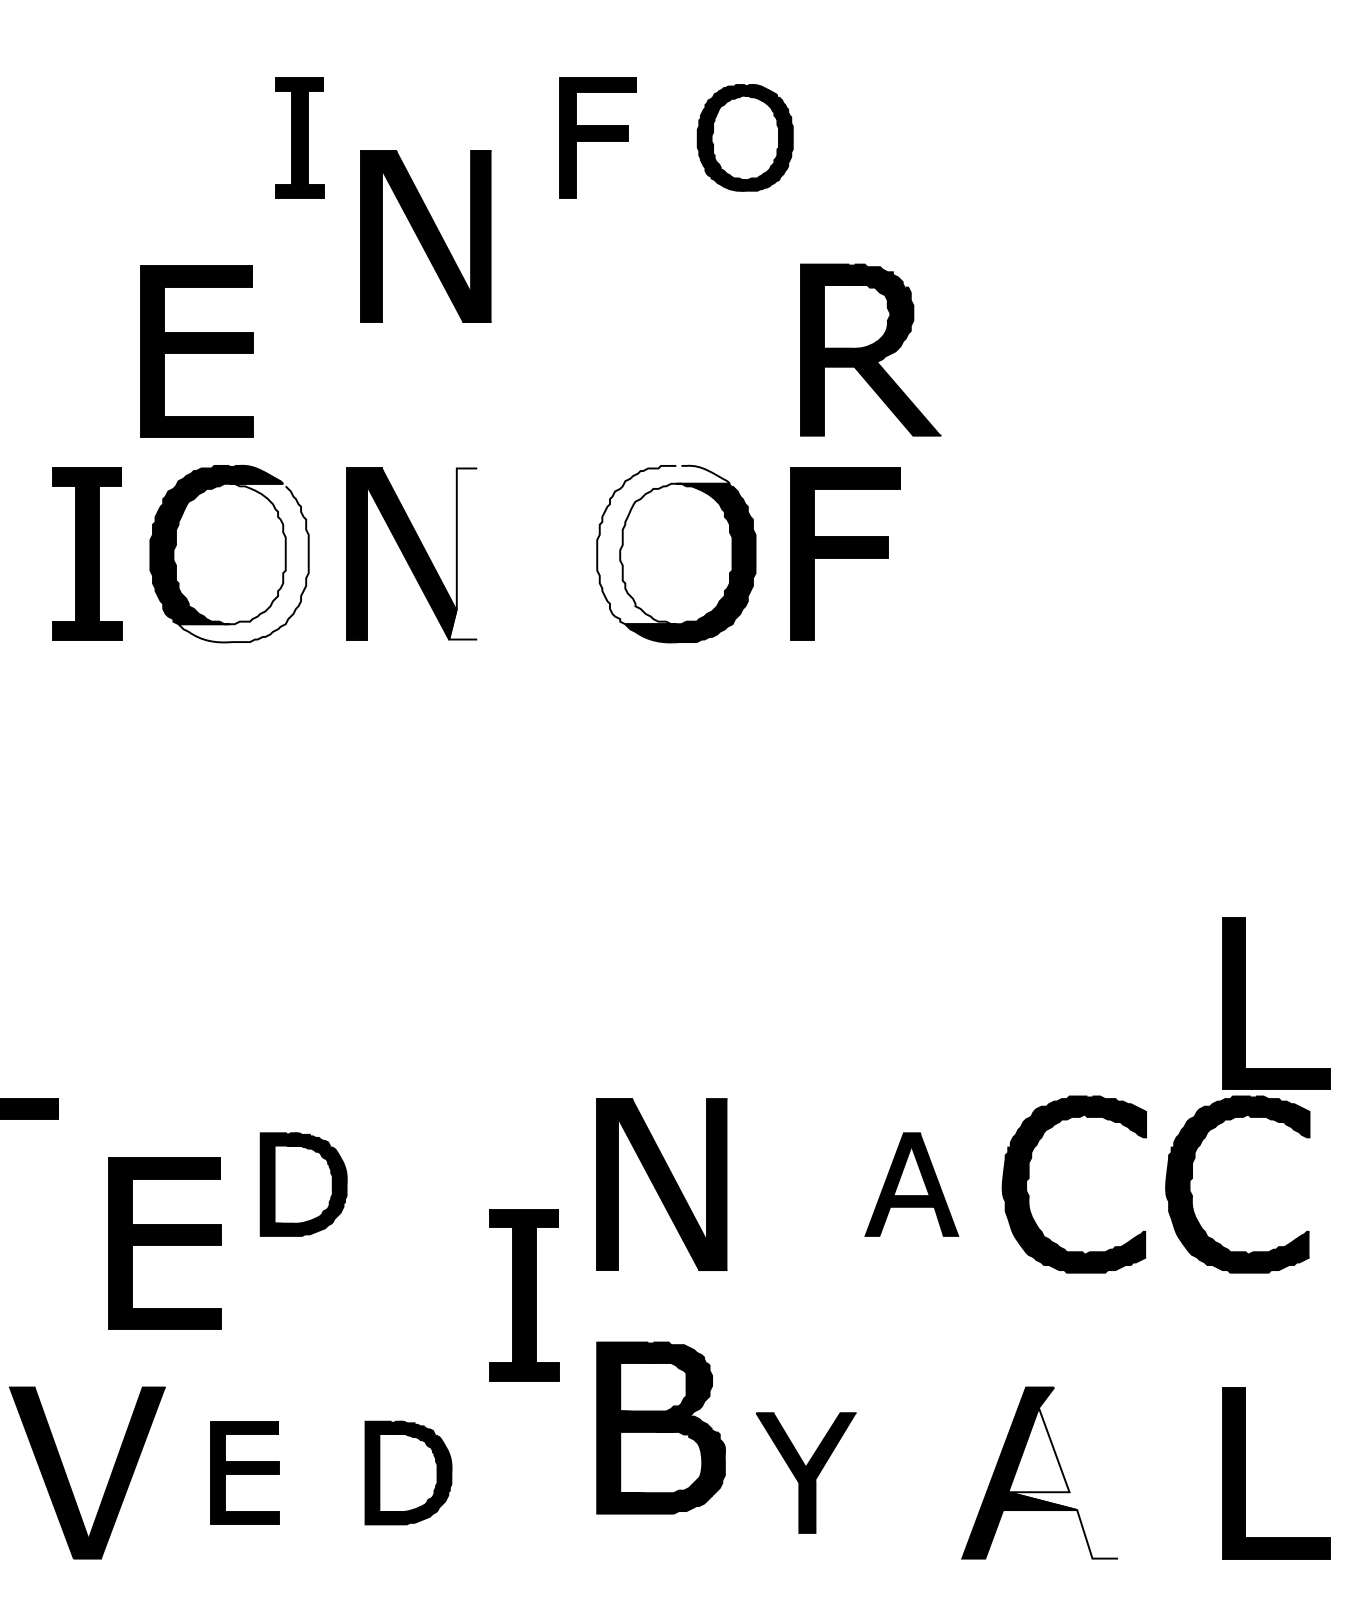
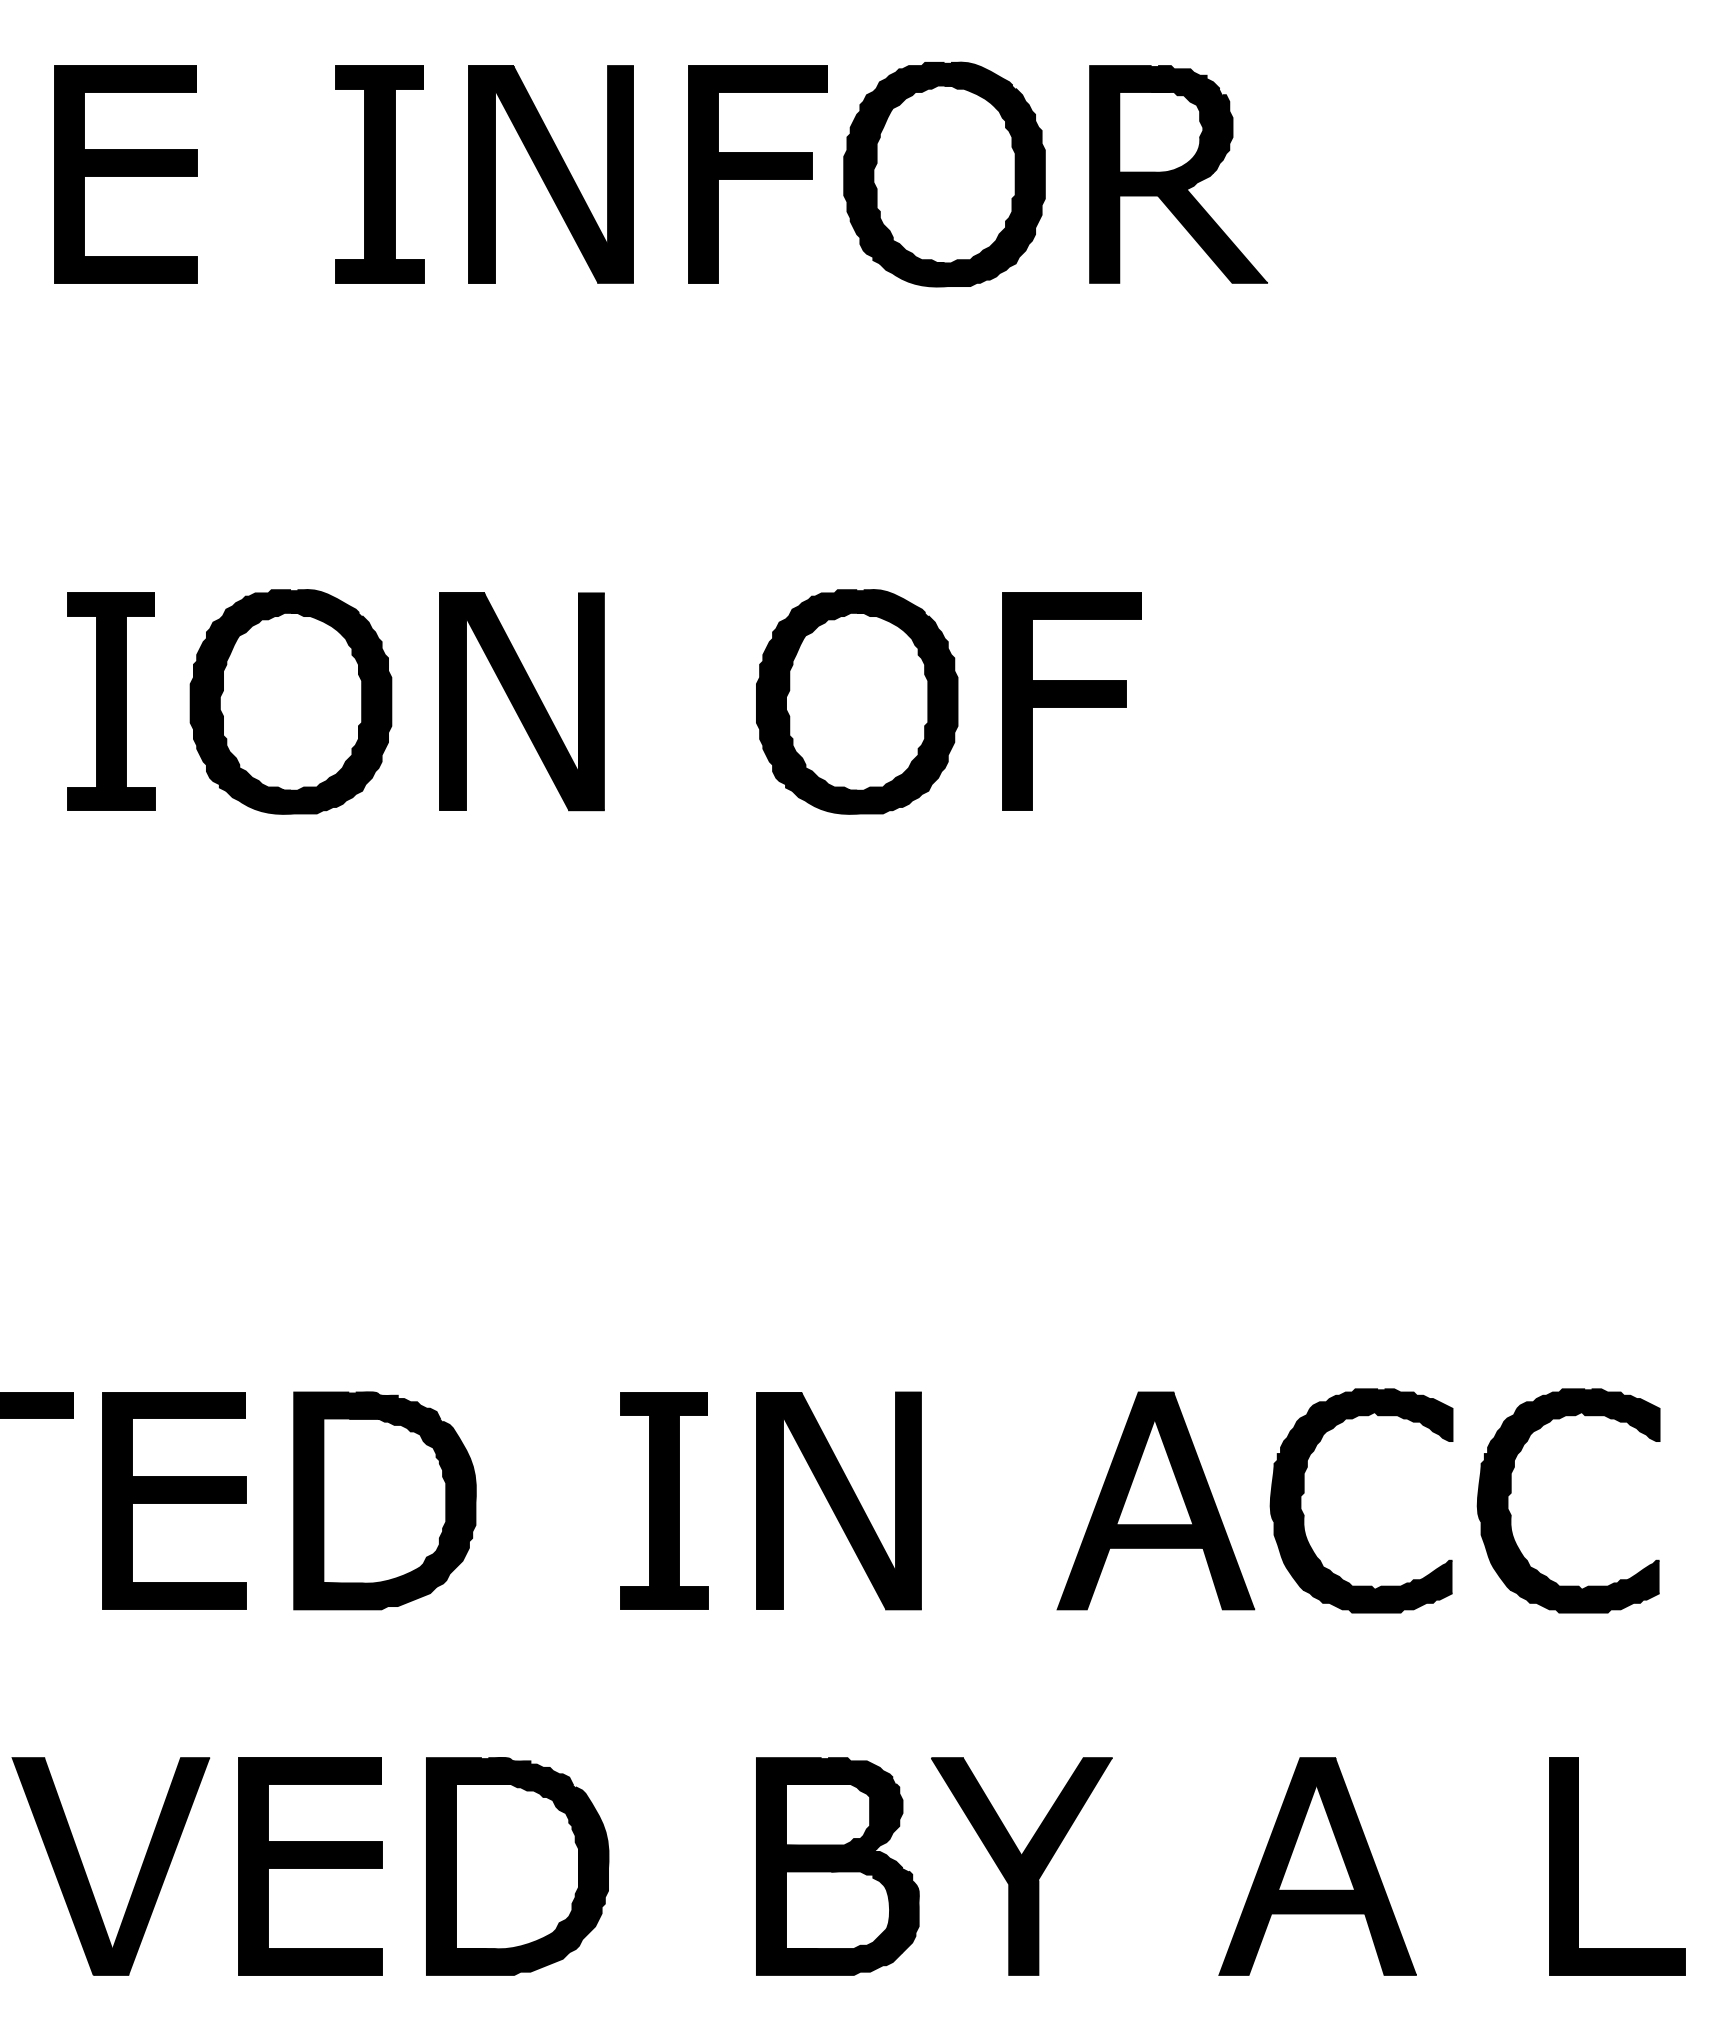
part: (299, 137) -> (379, 174), size x1.43
part: (597, 137) -> (757, 174), size x1.43
part: (745, 137) -> (944, 174), size x1.67
part: (425, 236) -> (550, 174), moved
part: (870, 350) -> (1178, 174), moved
part: (196, 351) -> (125, 174), moved
fill: (663, 545) -> (840, 690), added
fill: (462, 553) -> (586, 701), added
fill: (243, 562) -> (308, 712), added
part: (1245, 1003) -> (1578, 1271), removed
part: (303, 1184) -> (384, 1500), size x1.67
part: (911, 1184) -> (1155, 1500), size x1.67
part: (165, 1243) -> (174, 1500), moved
part: (524, 1294) -> (664, 1500), moved
part: (660, 1428) -> (837, 1866), moved
part: (244, 1473) -> (310, 1866), size x1.67
part: (408, 1473) -> (517, 1866), size x1.67
part: (806, 1473) -> (1021, 1866), size x1.43
fill: (1062, 1473) -> (1346, 1866), added

